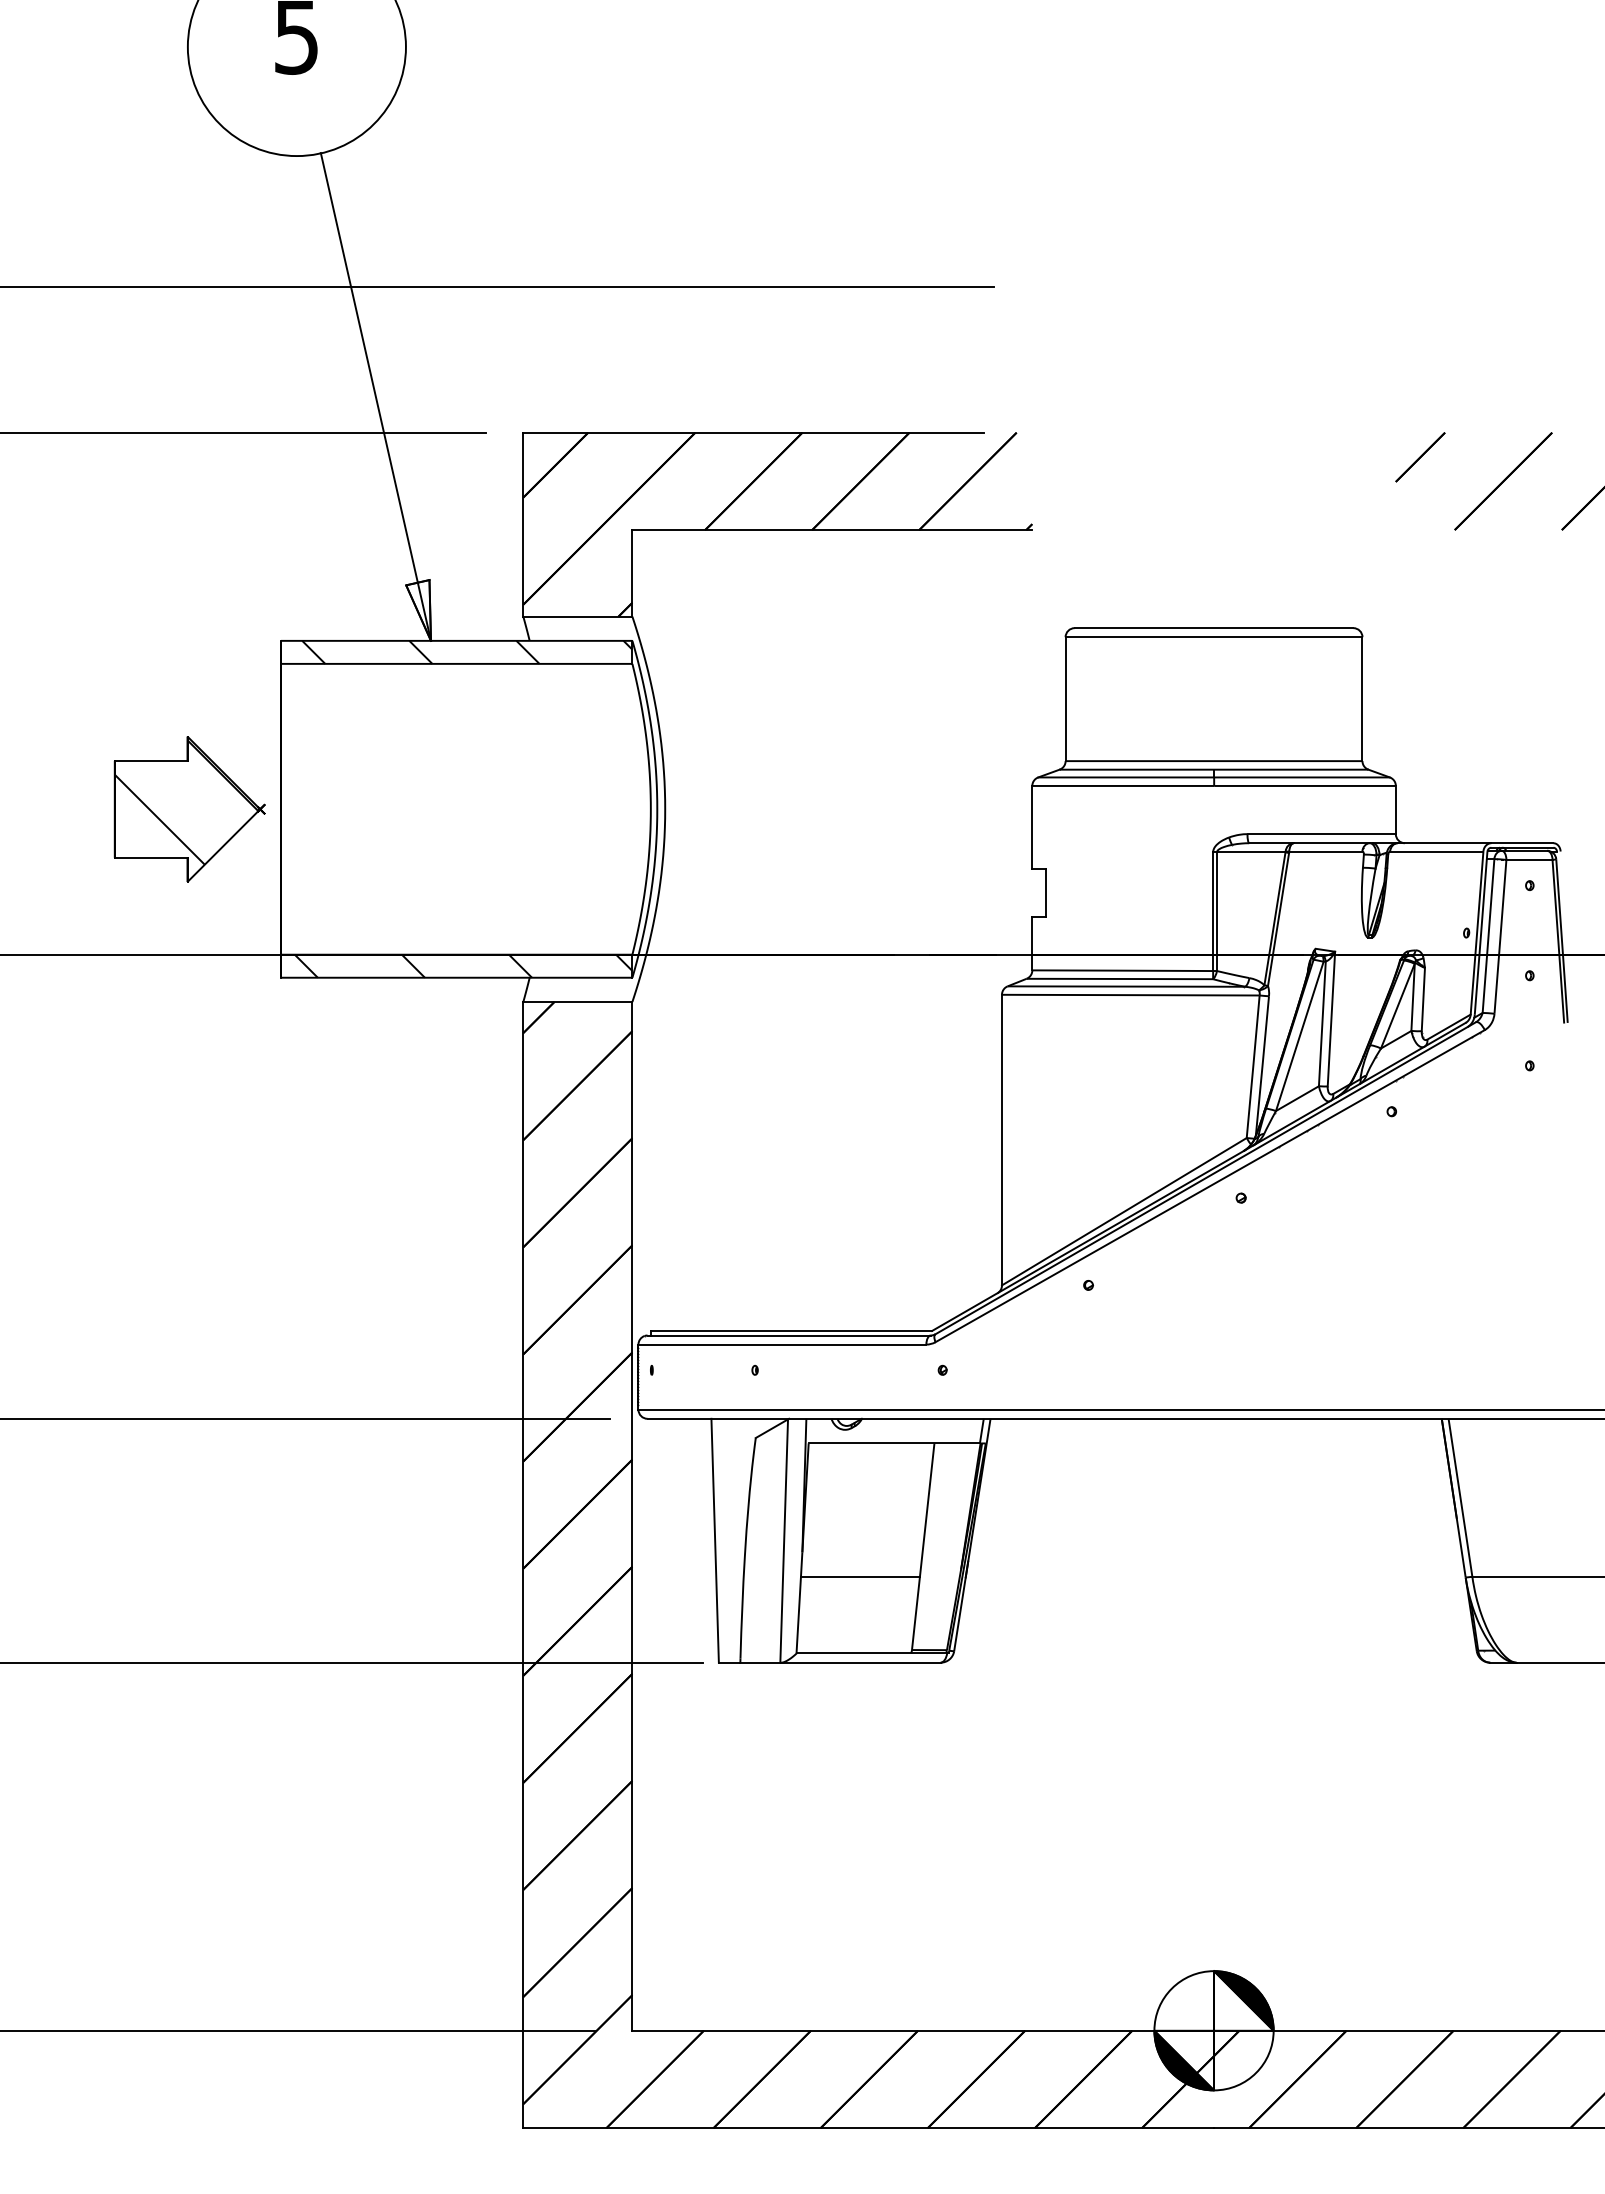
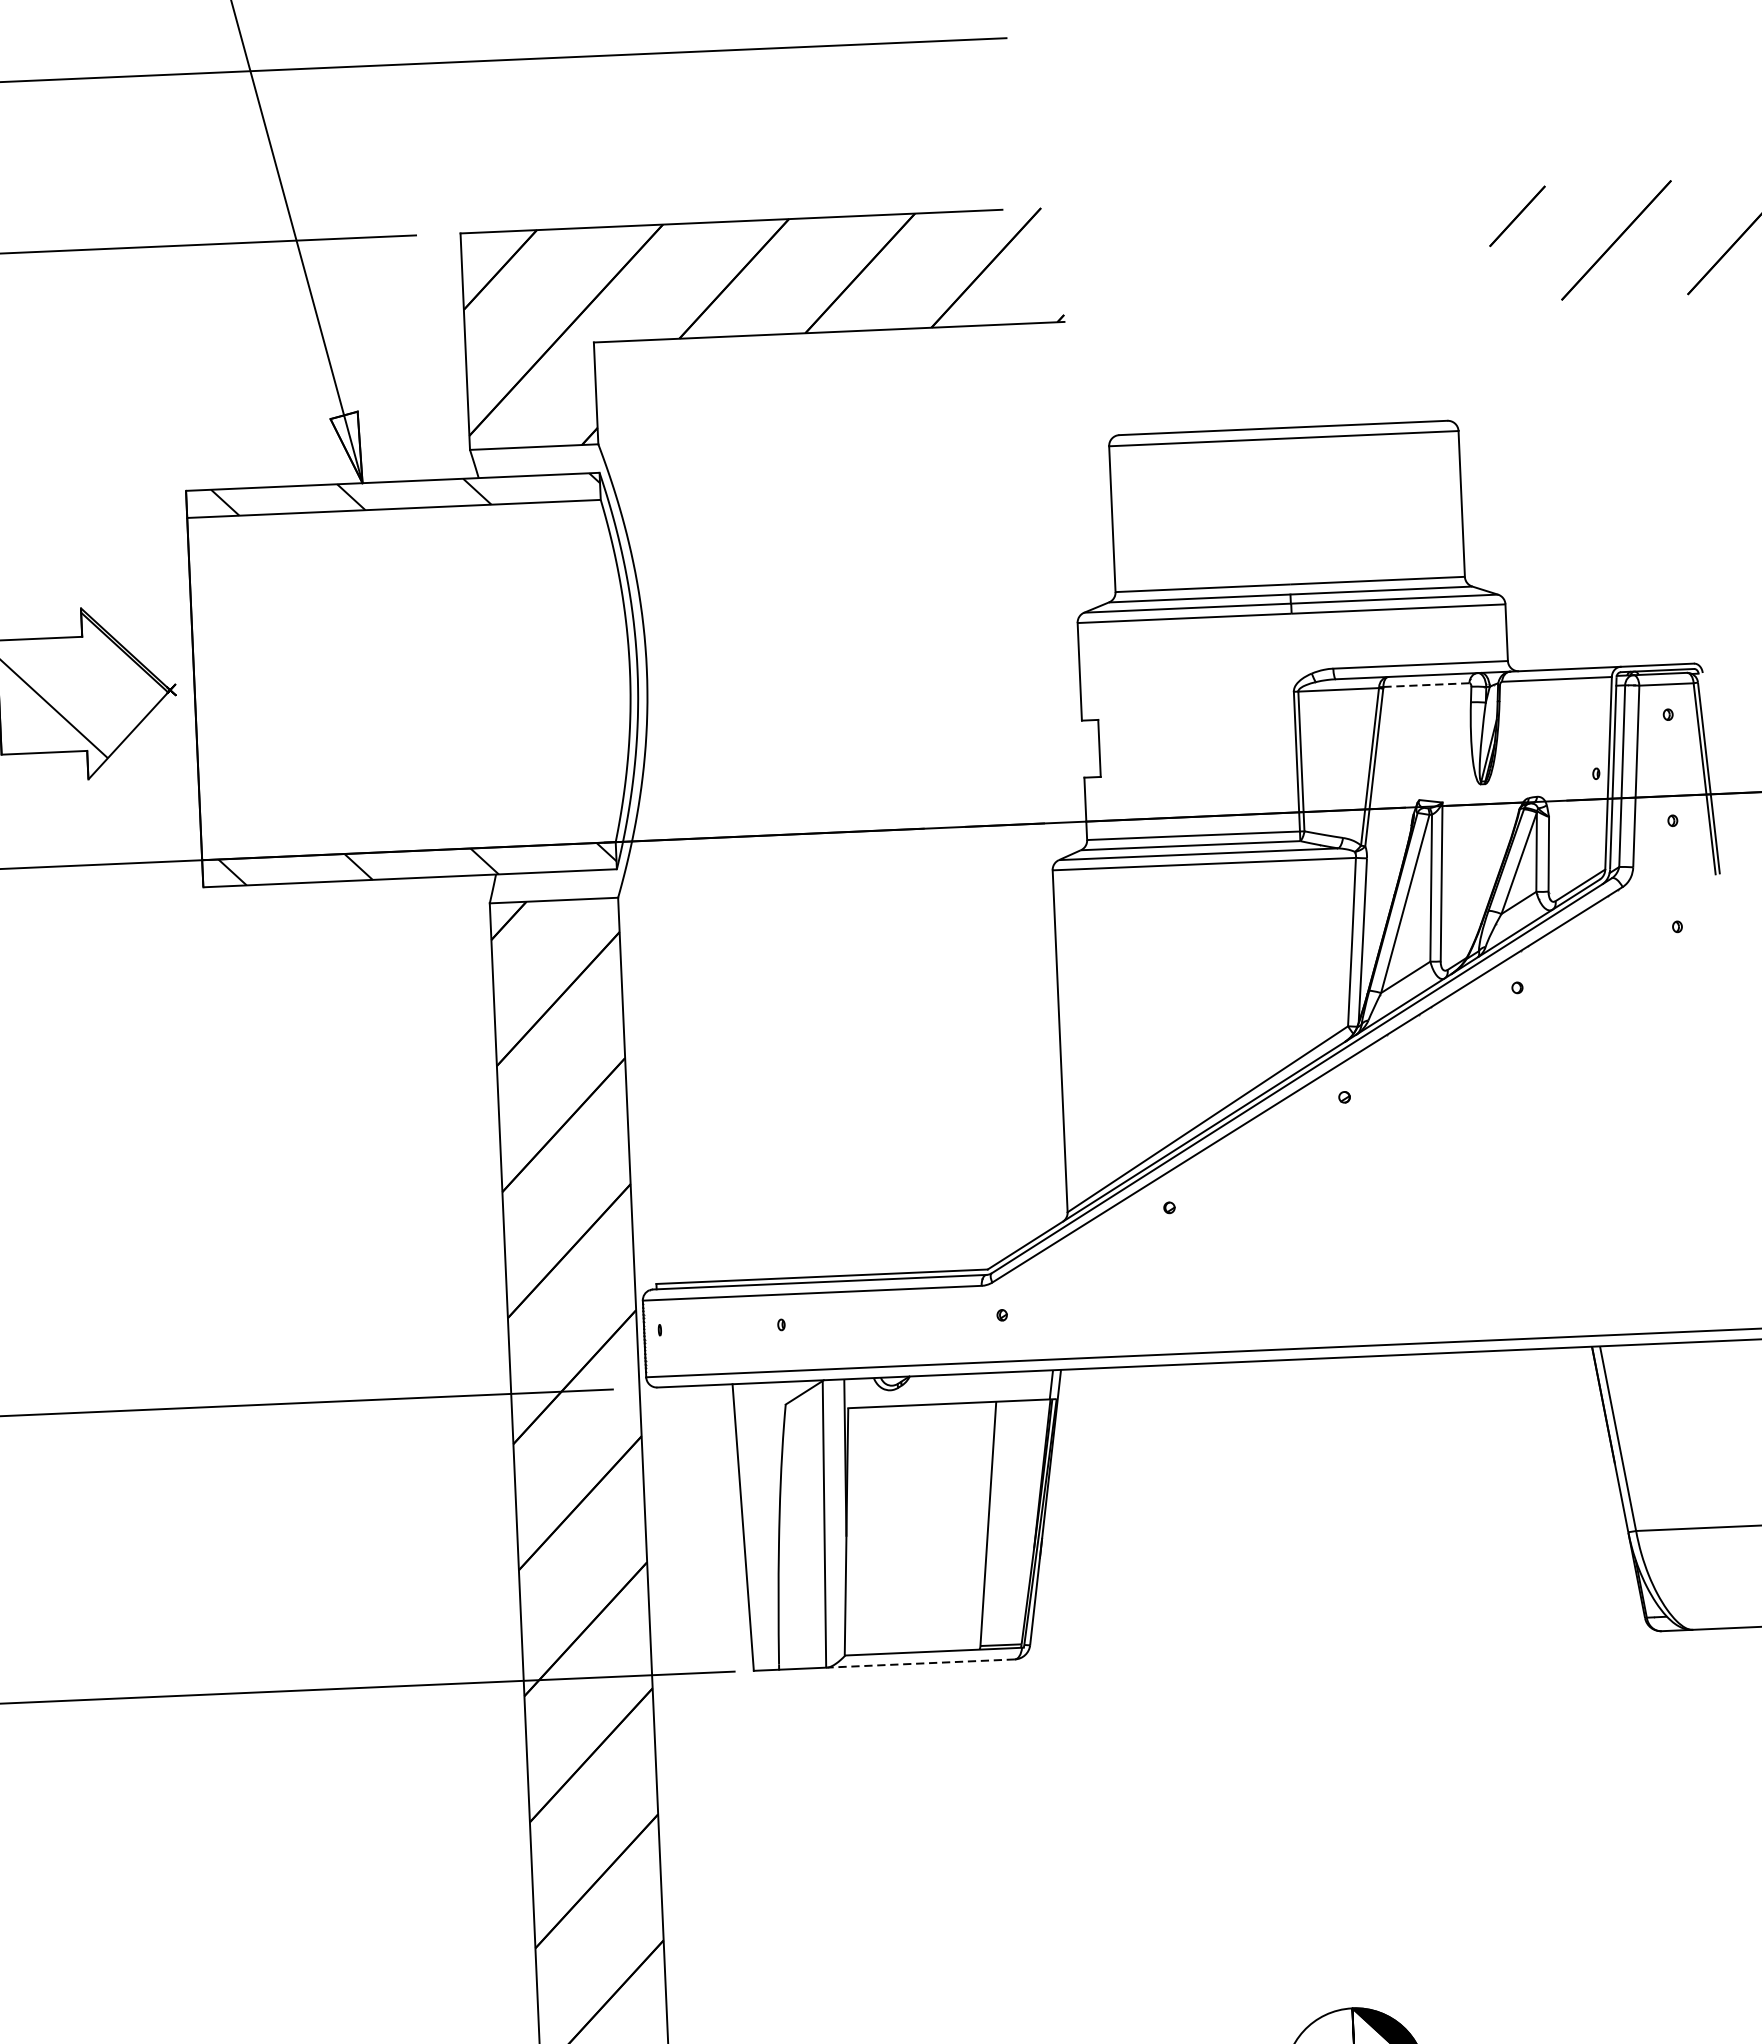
line: (1325, 851) -> (1426, 685), solid -> dashed
line: (859, 1577) -> (914, 1563), removed
line: (861, 1662) -> (921, 1663), solid -> dashed

